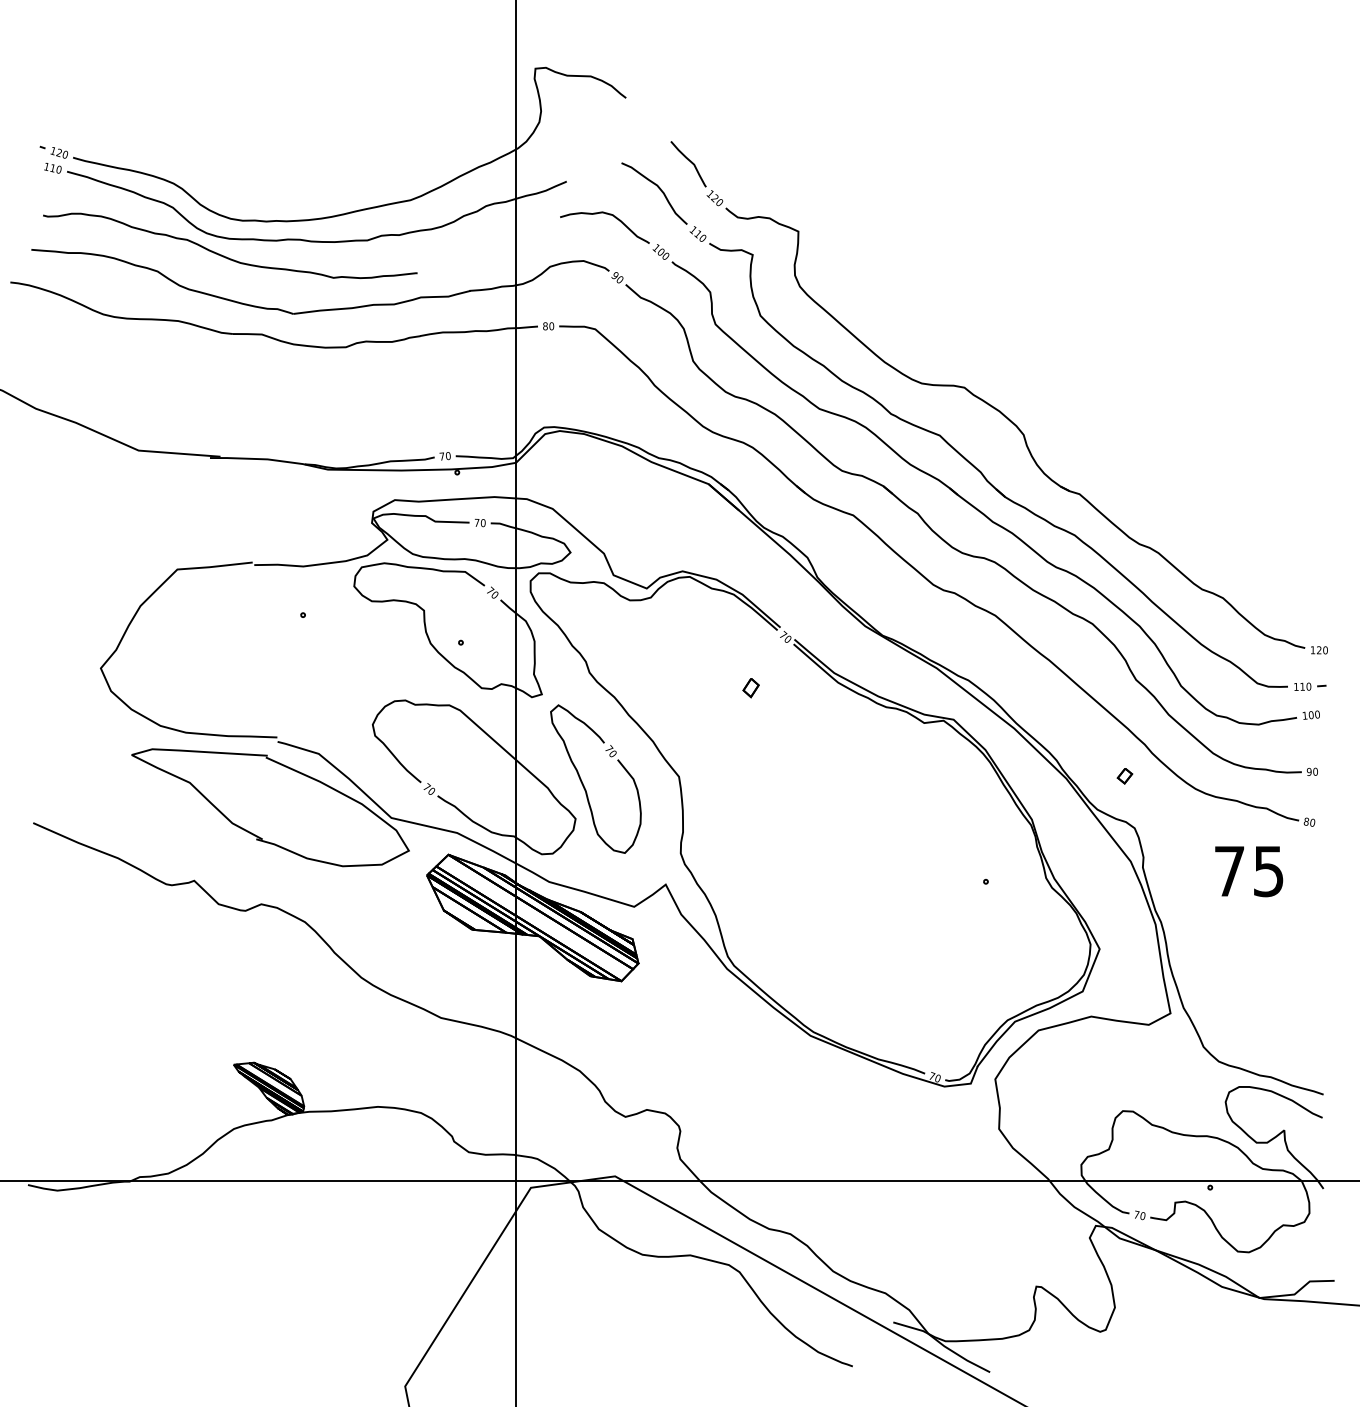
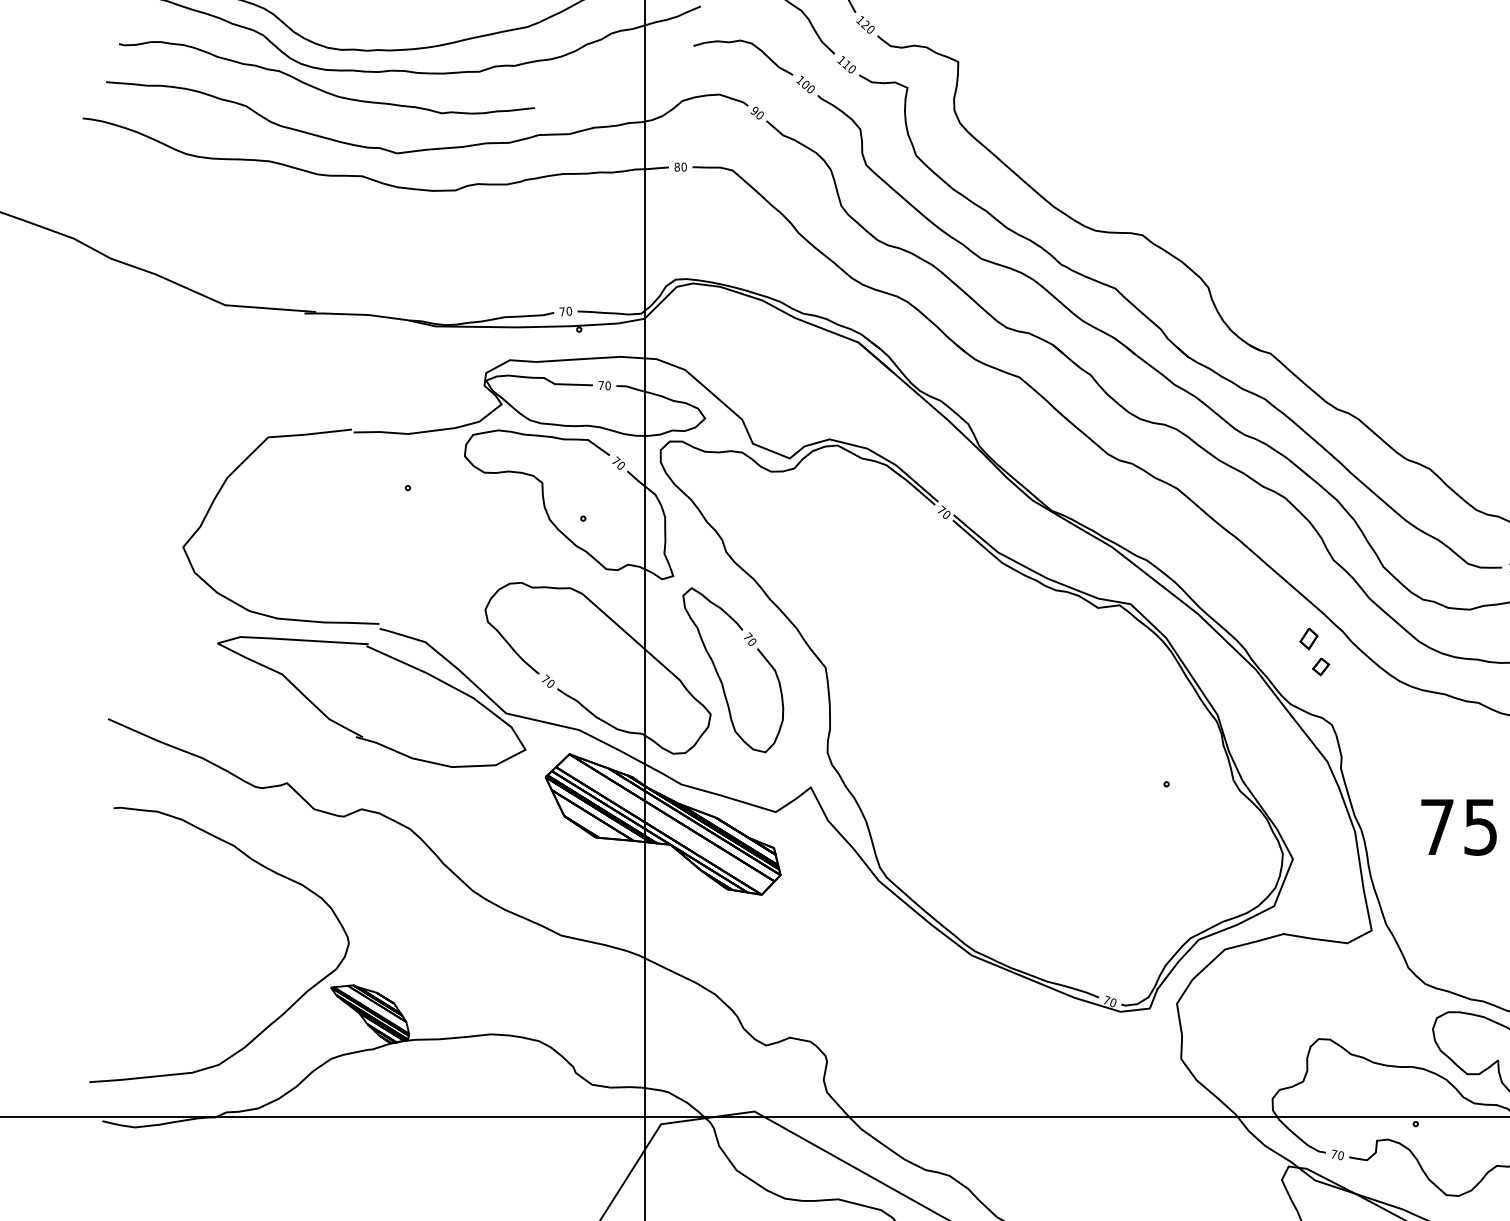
part: (750, 688) -> (1308, 639), moved
text: (1249, 871) -> (1459, 827), moved
curve: (172, 956) -> (262, 867), added

